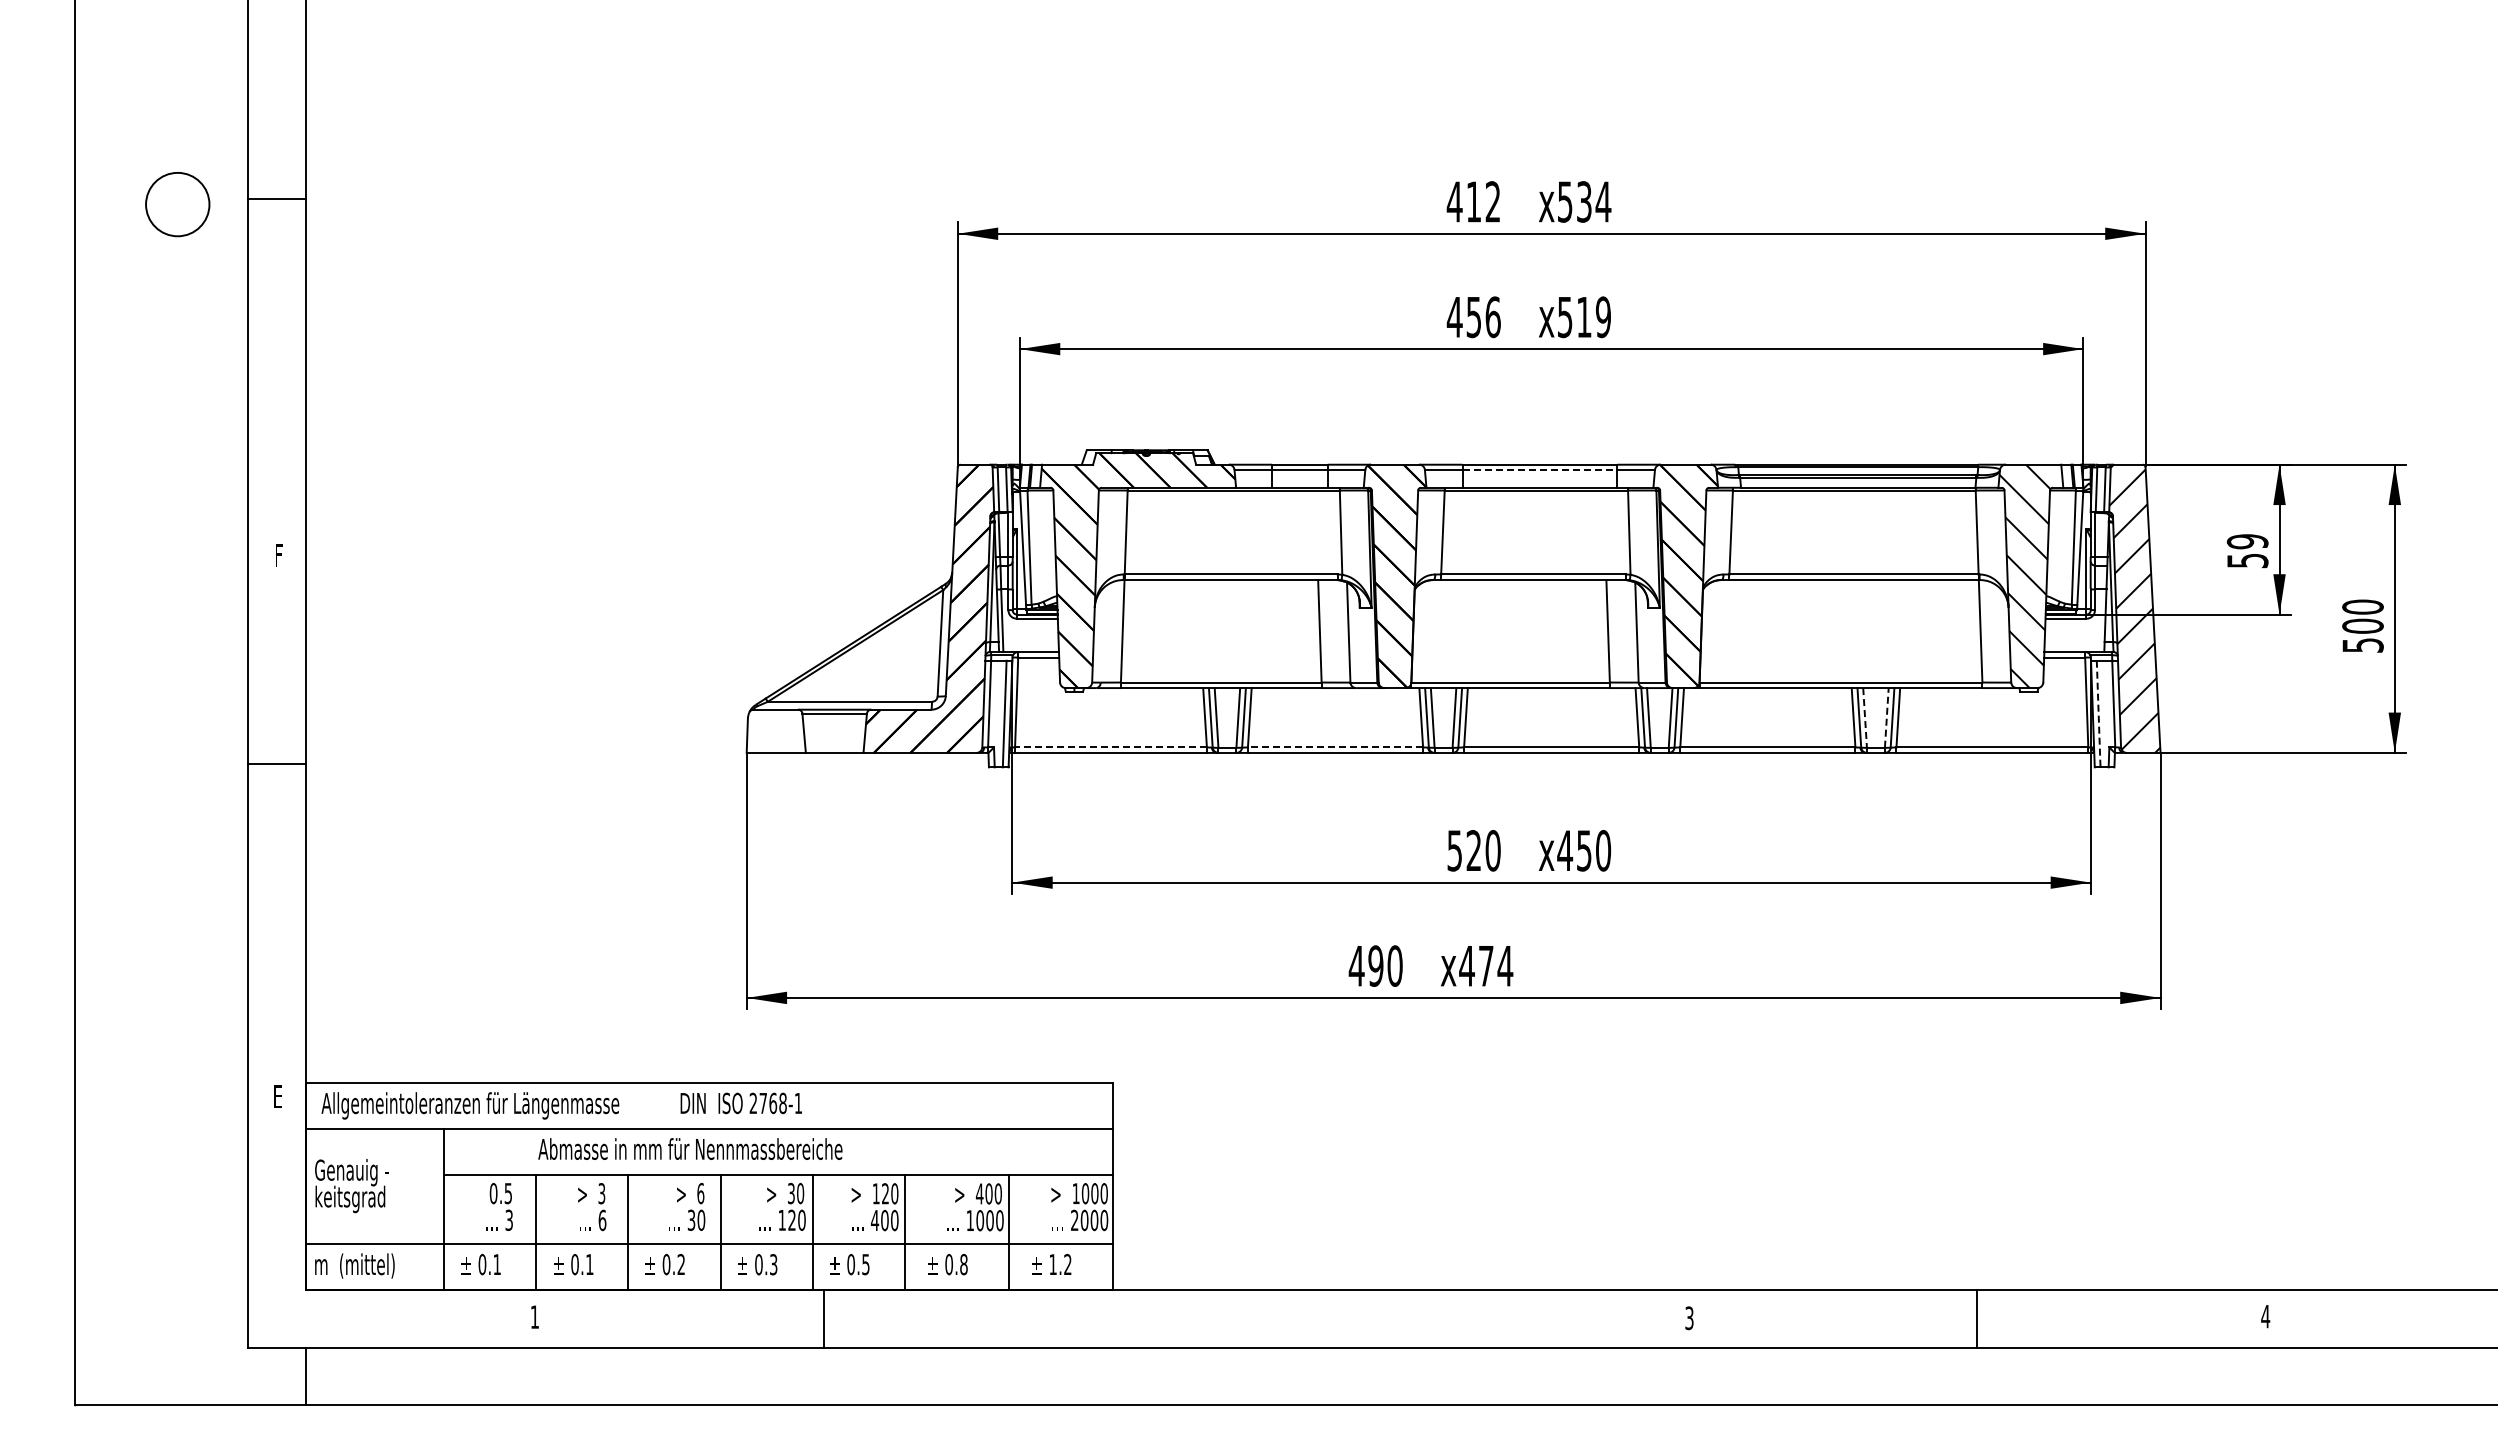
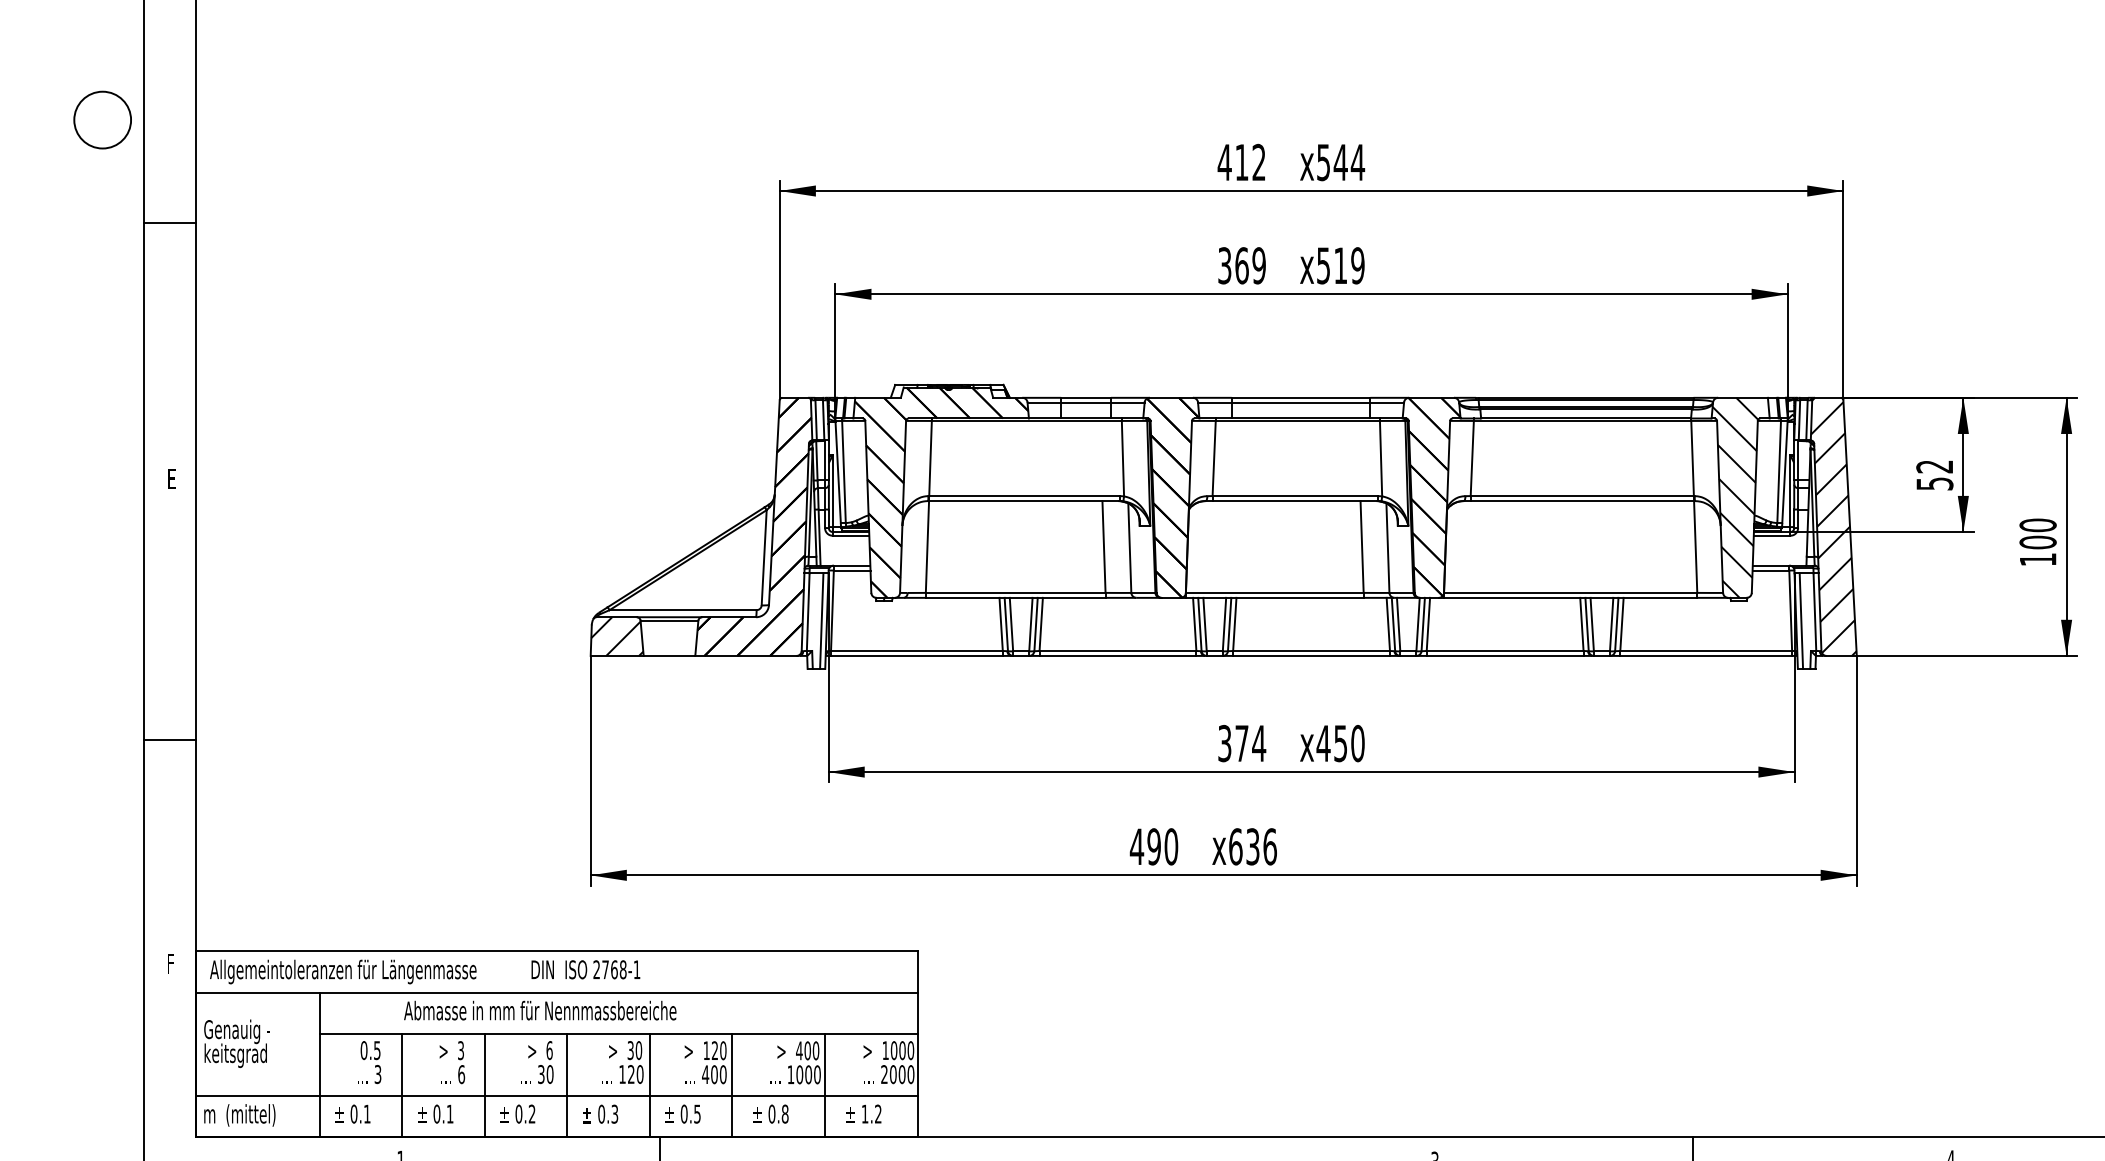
line: (276, 198) -> (169, 223), moved
text: (1584, 201) -> (1340, 162), x534 -> x544
circle: (177, 204) -> (102, 120), moved
text: (1473, 317) -> (1241, 266), 456 -> 369
line: (1540, 469) -> (1301, 402), dashed -> solid
text: (2247, 541) -> (1934, 466), 59 -> 52
text: (278, 555) -> (171, 479), F -> E
text: (2362, 645) -> (2037, 559), 500 -> 100
line: (2098, 714) -> (1801, 621), dashed -> solid
line: (1865, 717) -> (1592, 624), dashed -> solid
line: (1886, 717) -> (1611, 624), dashed -> solid
hatch: (776, 730) -> (617, 635), added
line: (1110, 747) -> (916, 651), dashed -> solid
line: (1335, 747) -> (1117, 651), dashed -> solid
line: (276, 764) -> (169, 739), moved
text: (1474, 850) -> (1242, 743), 520 -> 374
text: (1486, 965) -> (1253, 846), x474 -> x636
text: (277, 1096) -> (170, 963), E -> F

